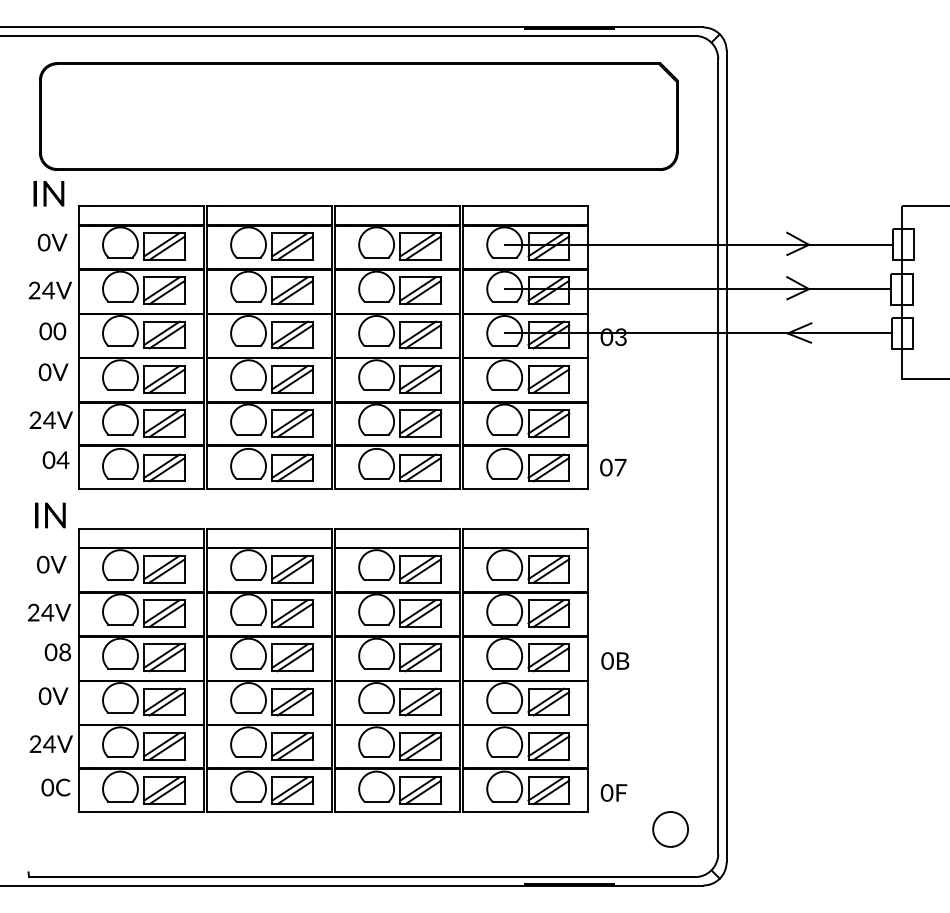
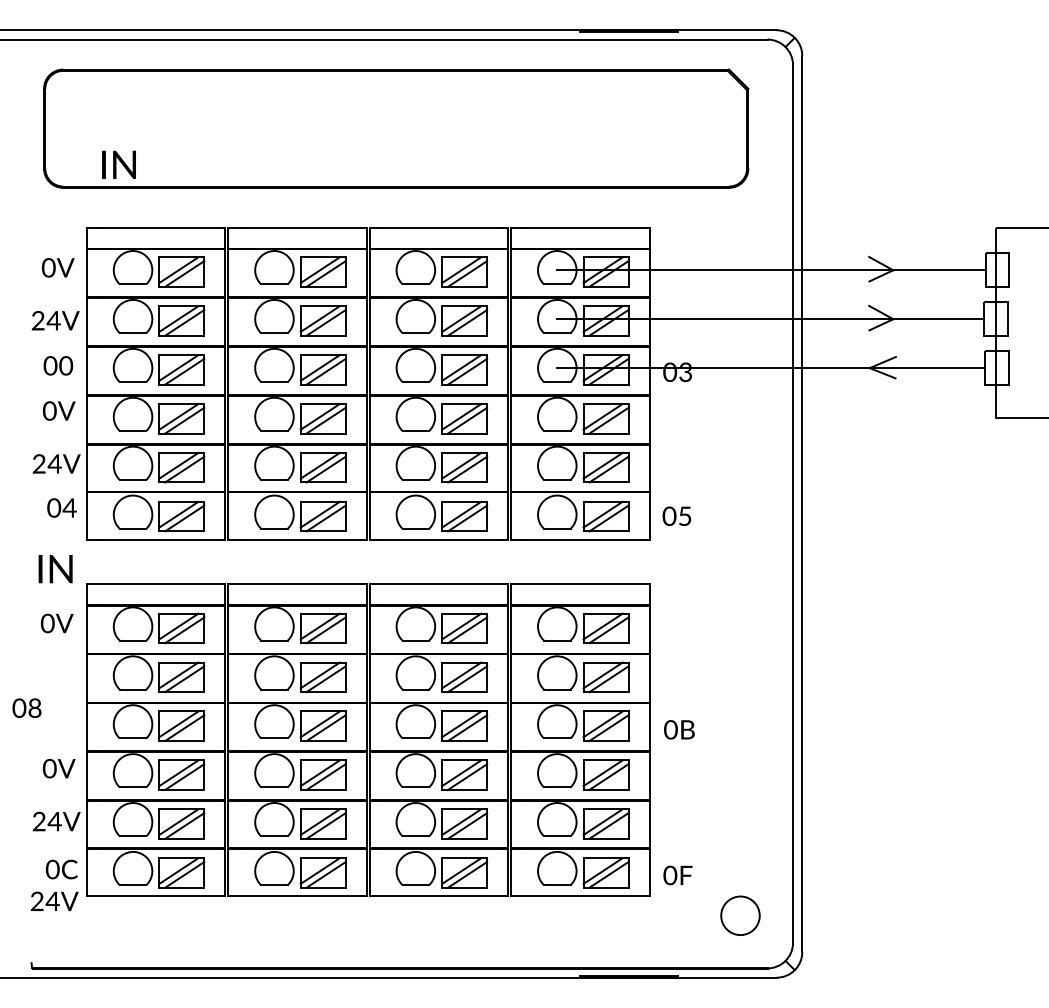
text: (48, 193) -> (118, 164), moved
text: (619, 467) -> (684, 516), 07 -> 05
text: (49, 611) -> (54, 900), moved
text: (57, 651) -> (26, 707), moved

